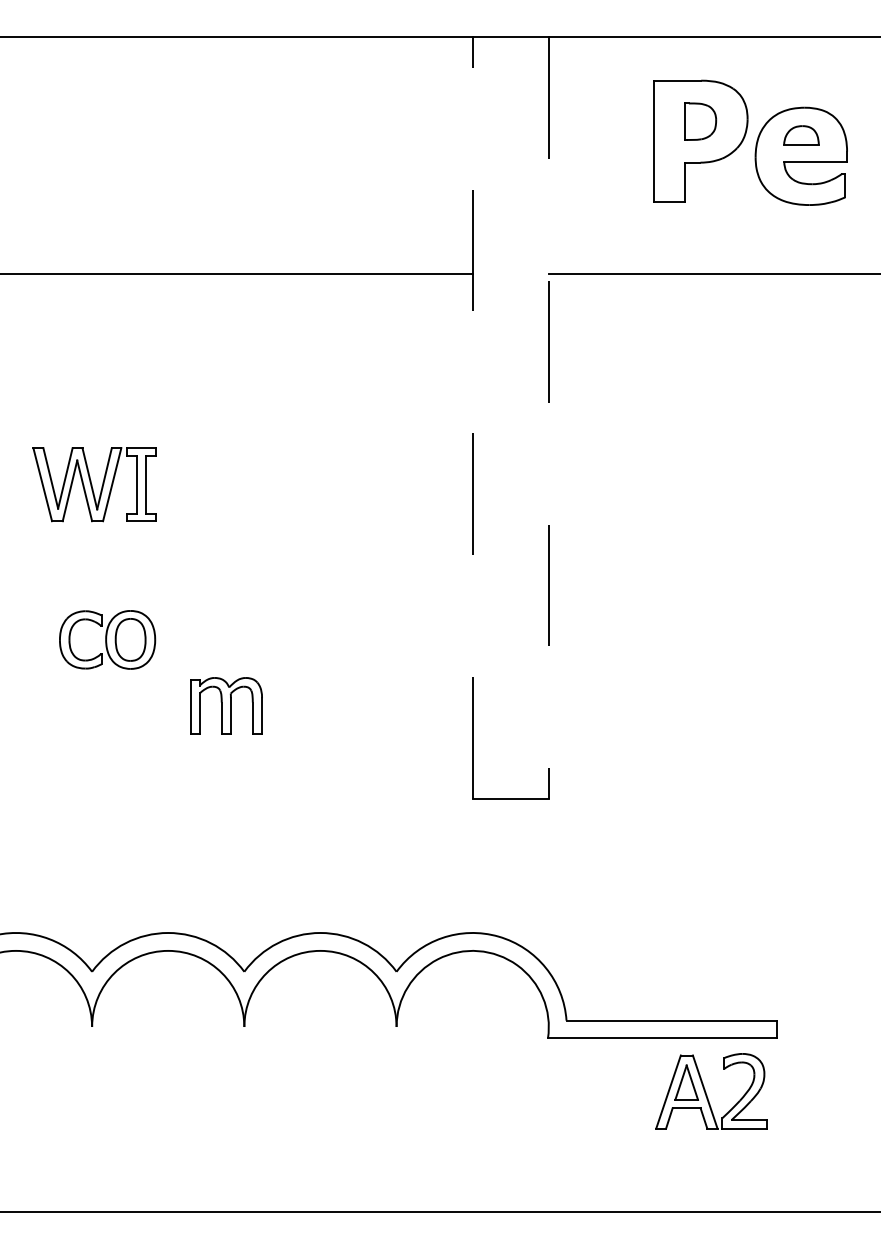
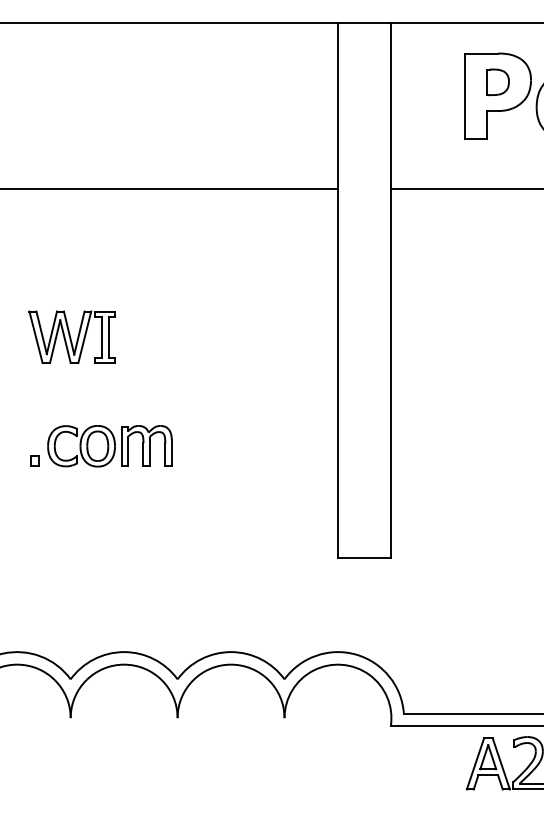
line: (472, 418) -> (337, 290), dashed -> solid
line: (548, 418) -> (391, 290), dashed -> solid
part: (41, 659) -> (35, 460), added
part: (226, 705) -> (146, 445), moved

